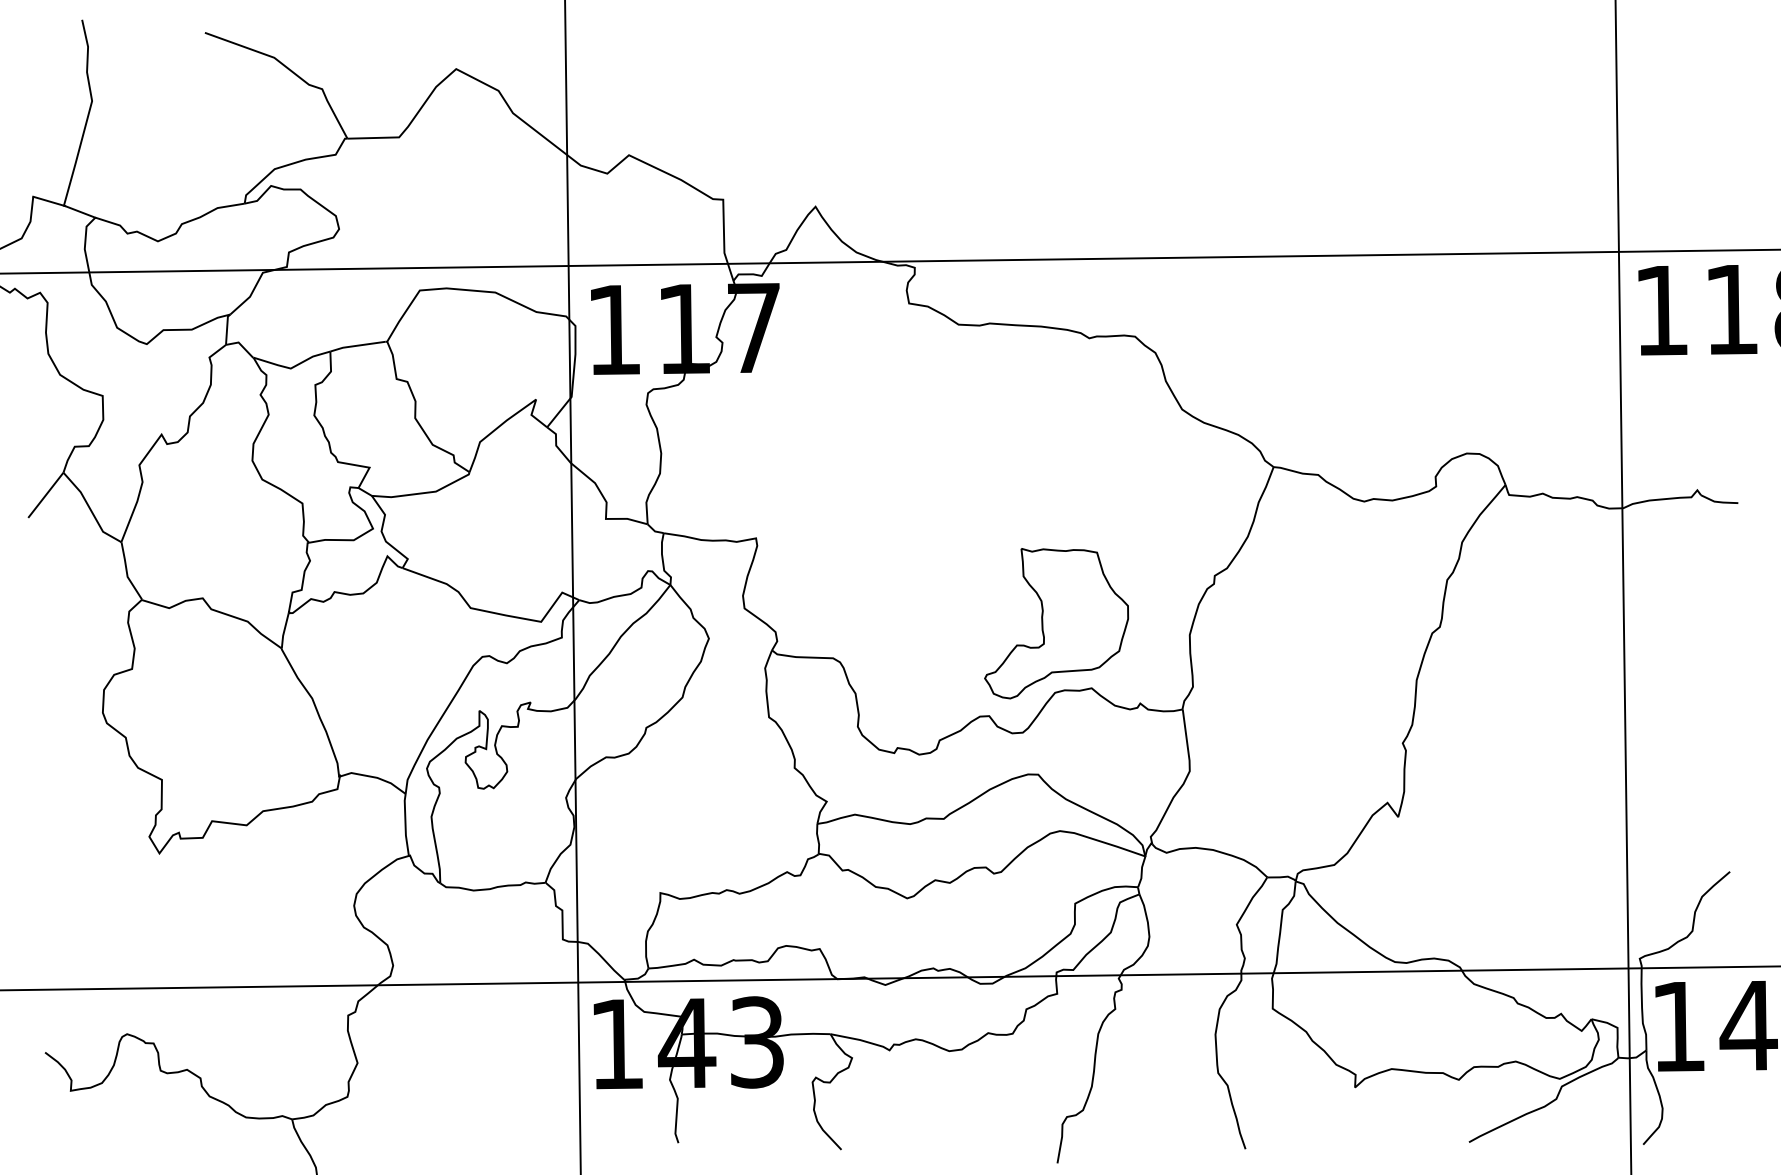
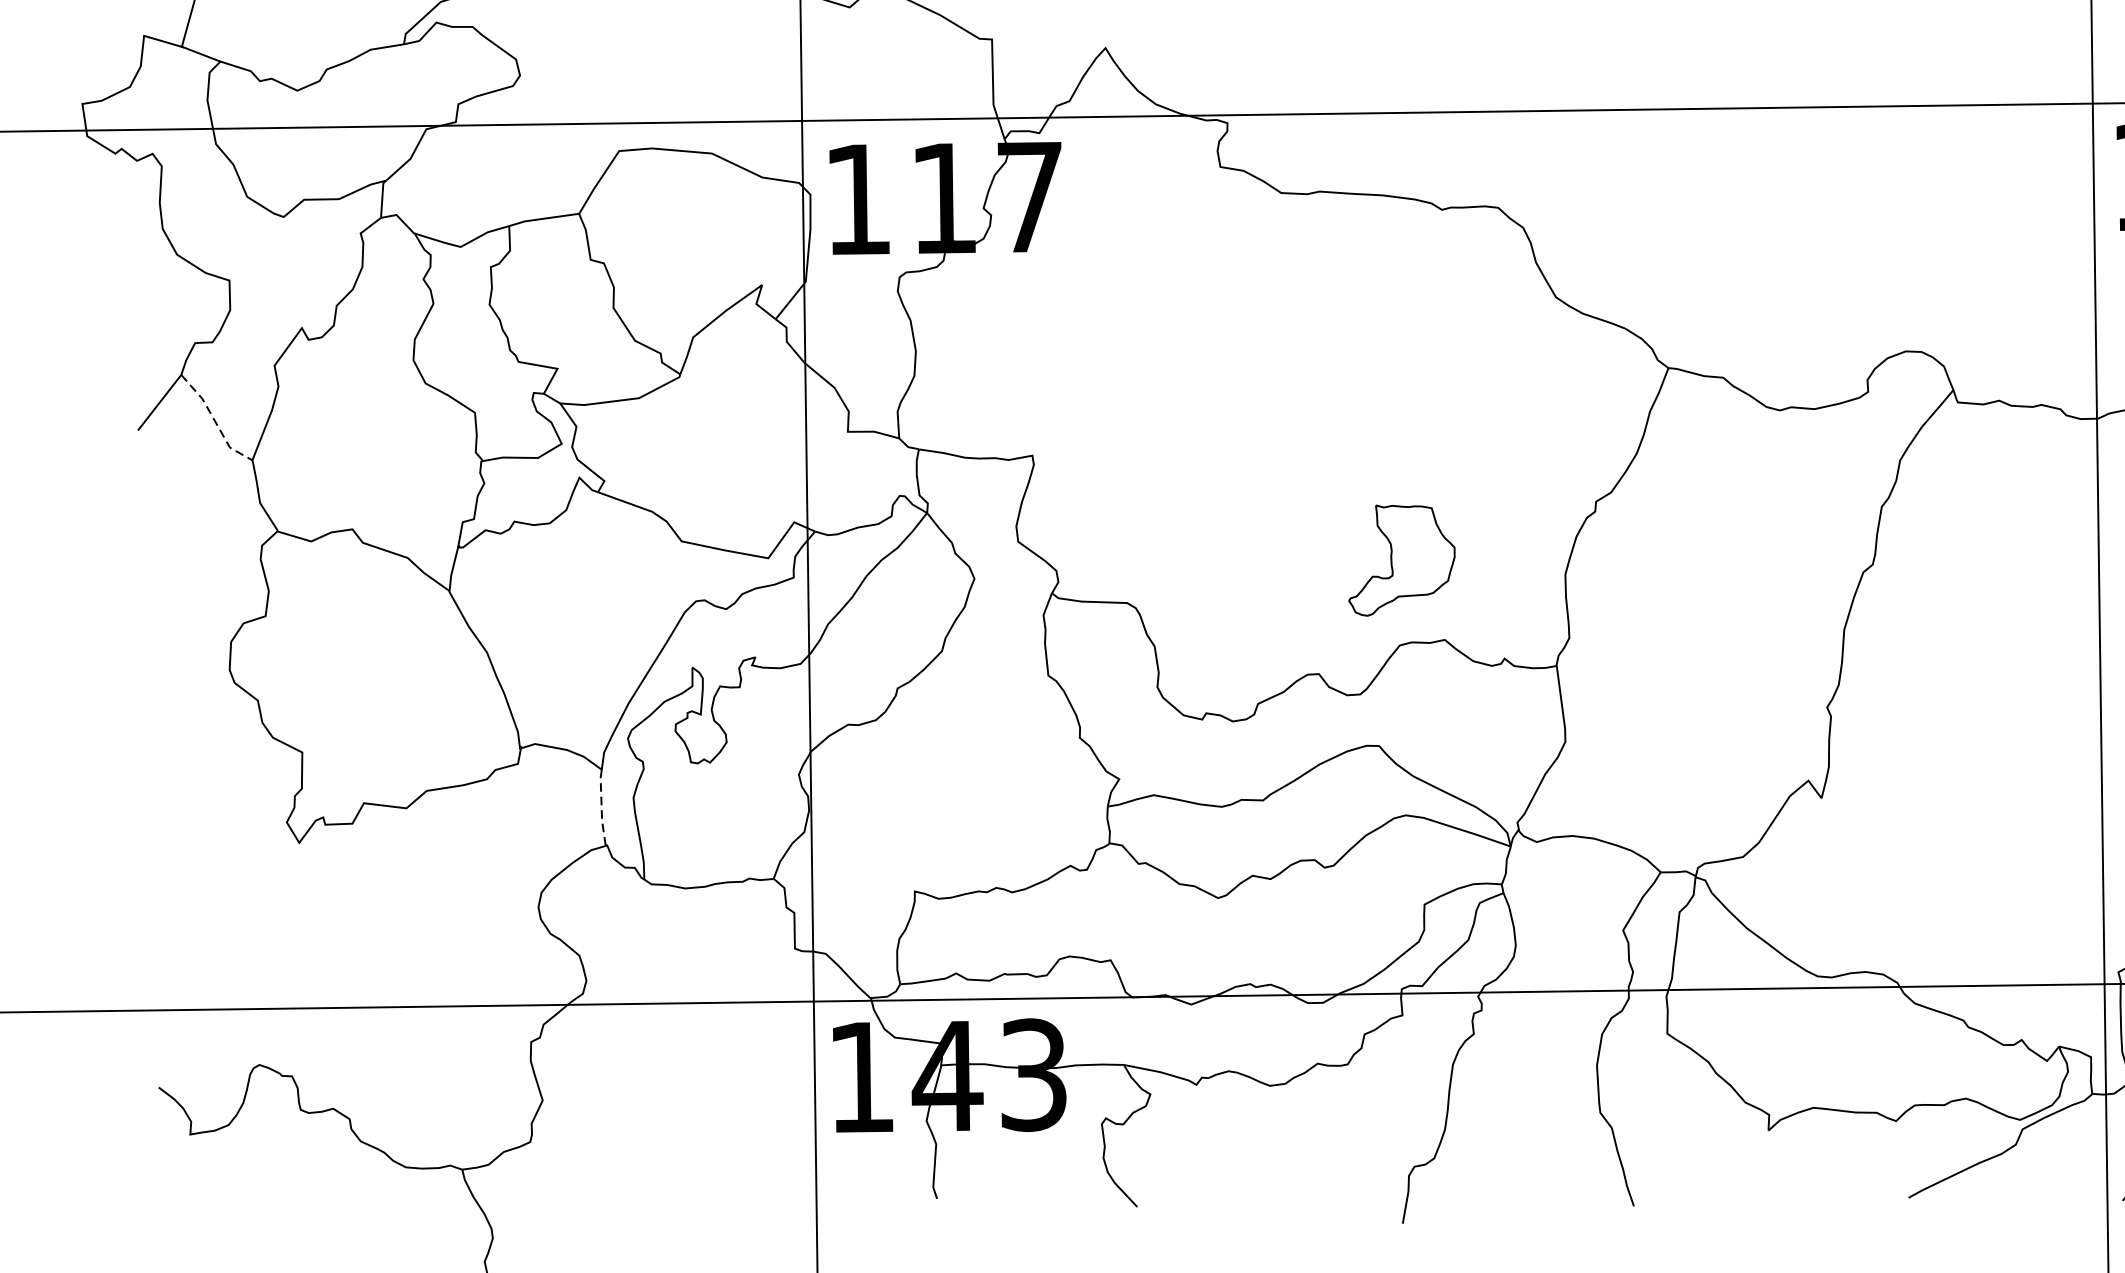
line: (90, 510) -> (214, 421), solid -> dashed
part: (1056, 623) -> (1401, 560), size x0.6
line: (405, 825) -> (601, 808), solid -> dashed

